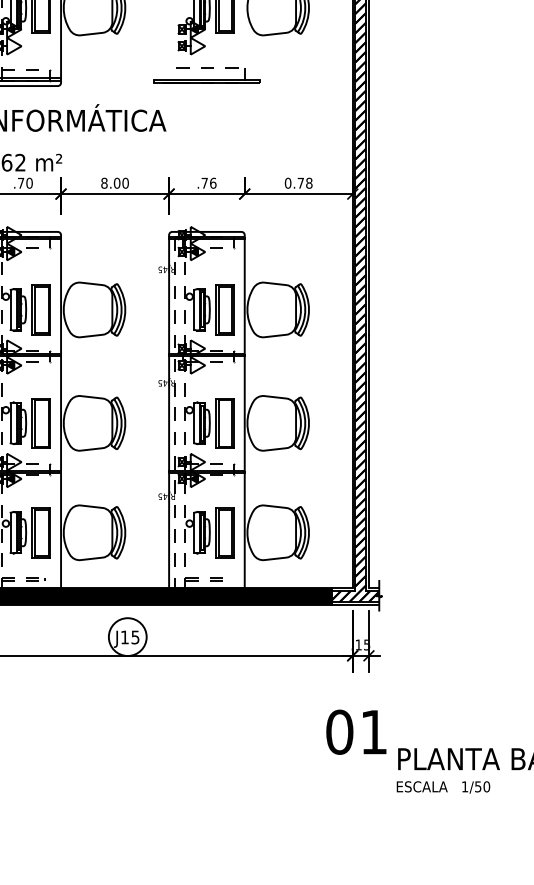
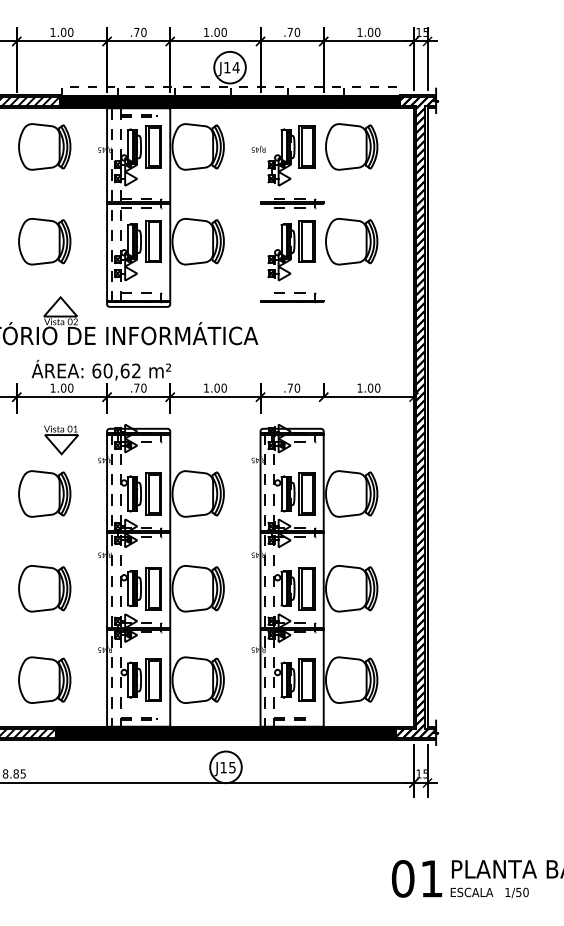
part: (207, 74) -> (292, 297), size x0.71
text: (104, 182) -> (206, 387), 8.00 -> 1.00
text: (213, 182) -> (297, 387), .76 -> .70
text: (298, 182) -> (368, 387), 0.78 -> 1.00
text: (355, 731) -> (416, 878), moved

